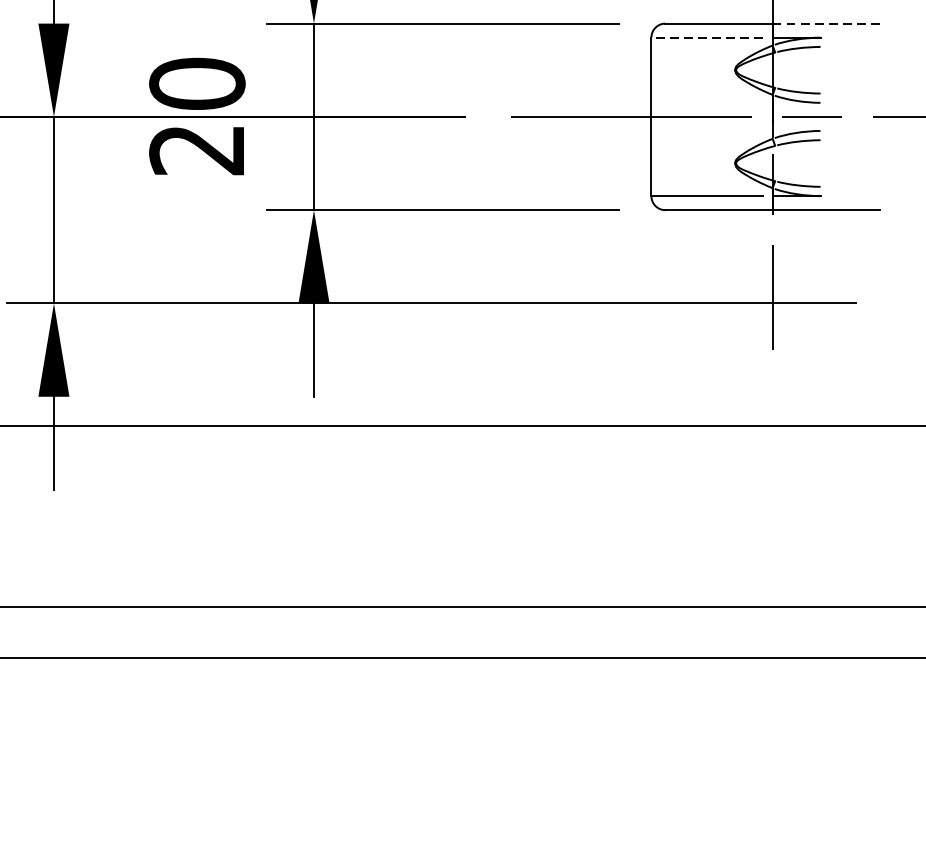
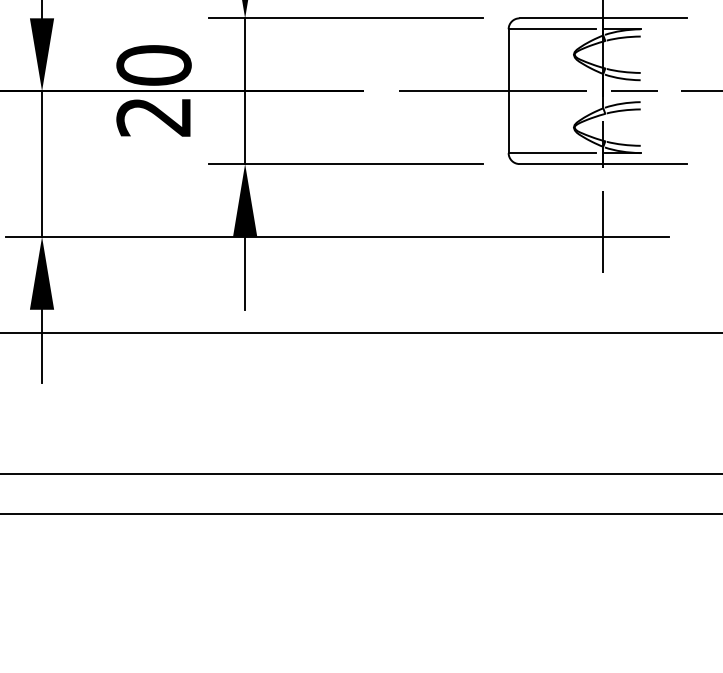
line: (826, 23) -> (645, 18), dashed -> solid
line: (706, 37) -> (551, 29), dashed -> solid

